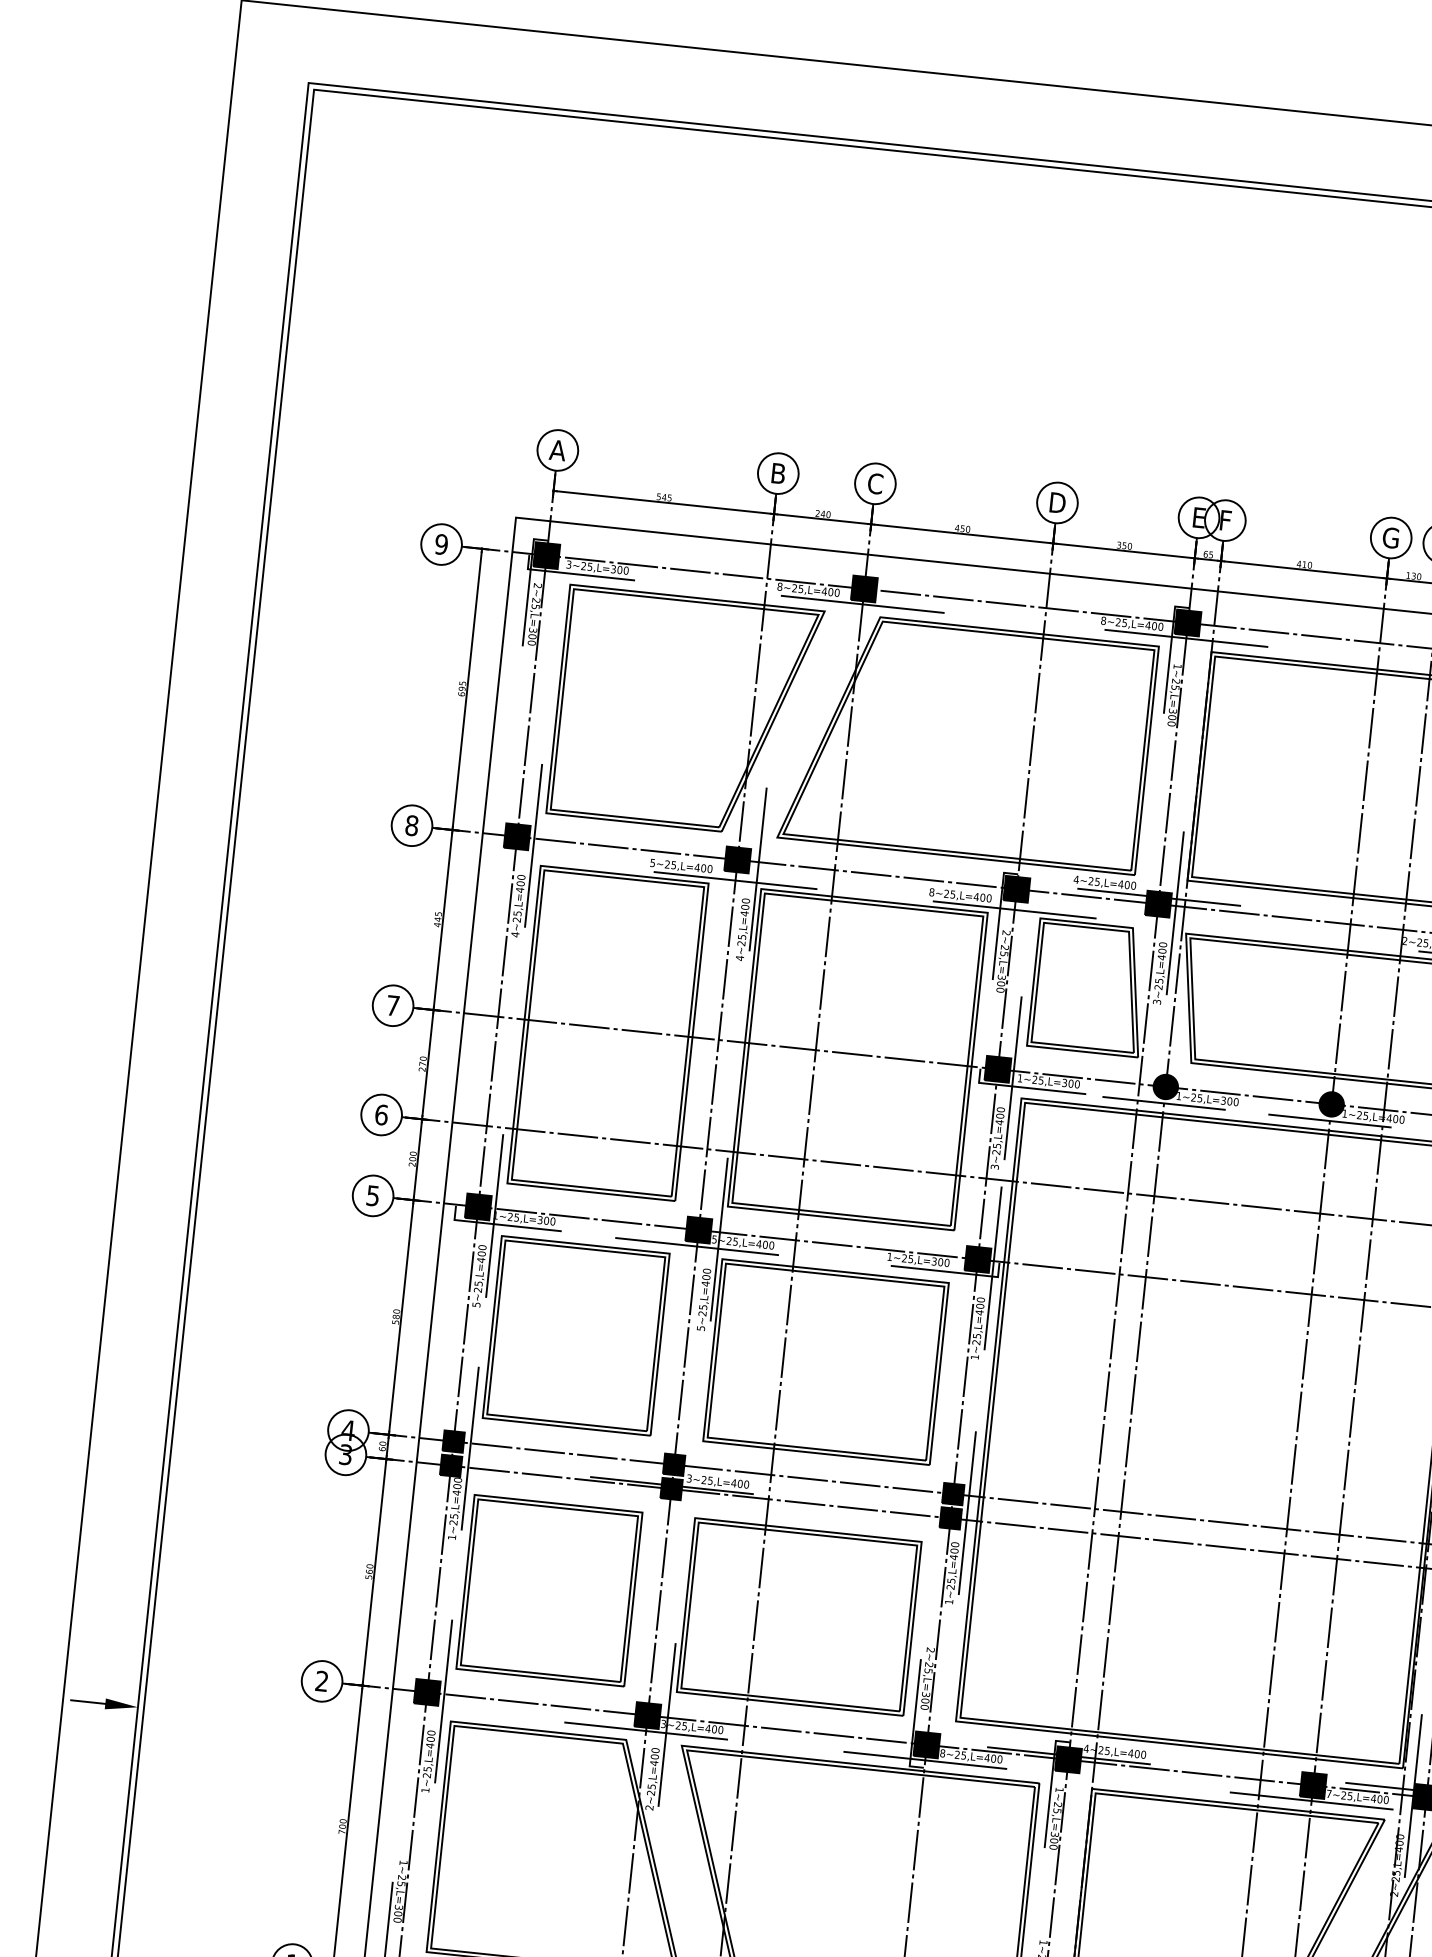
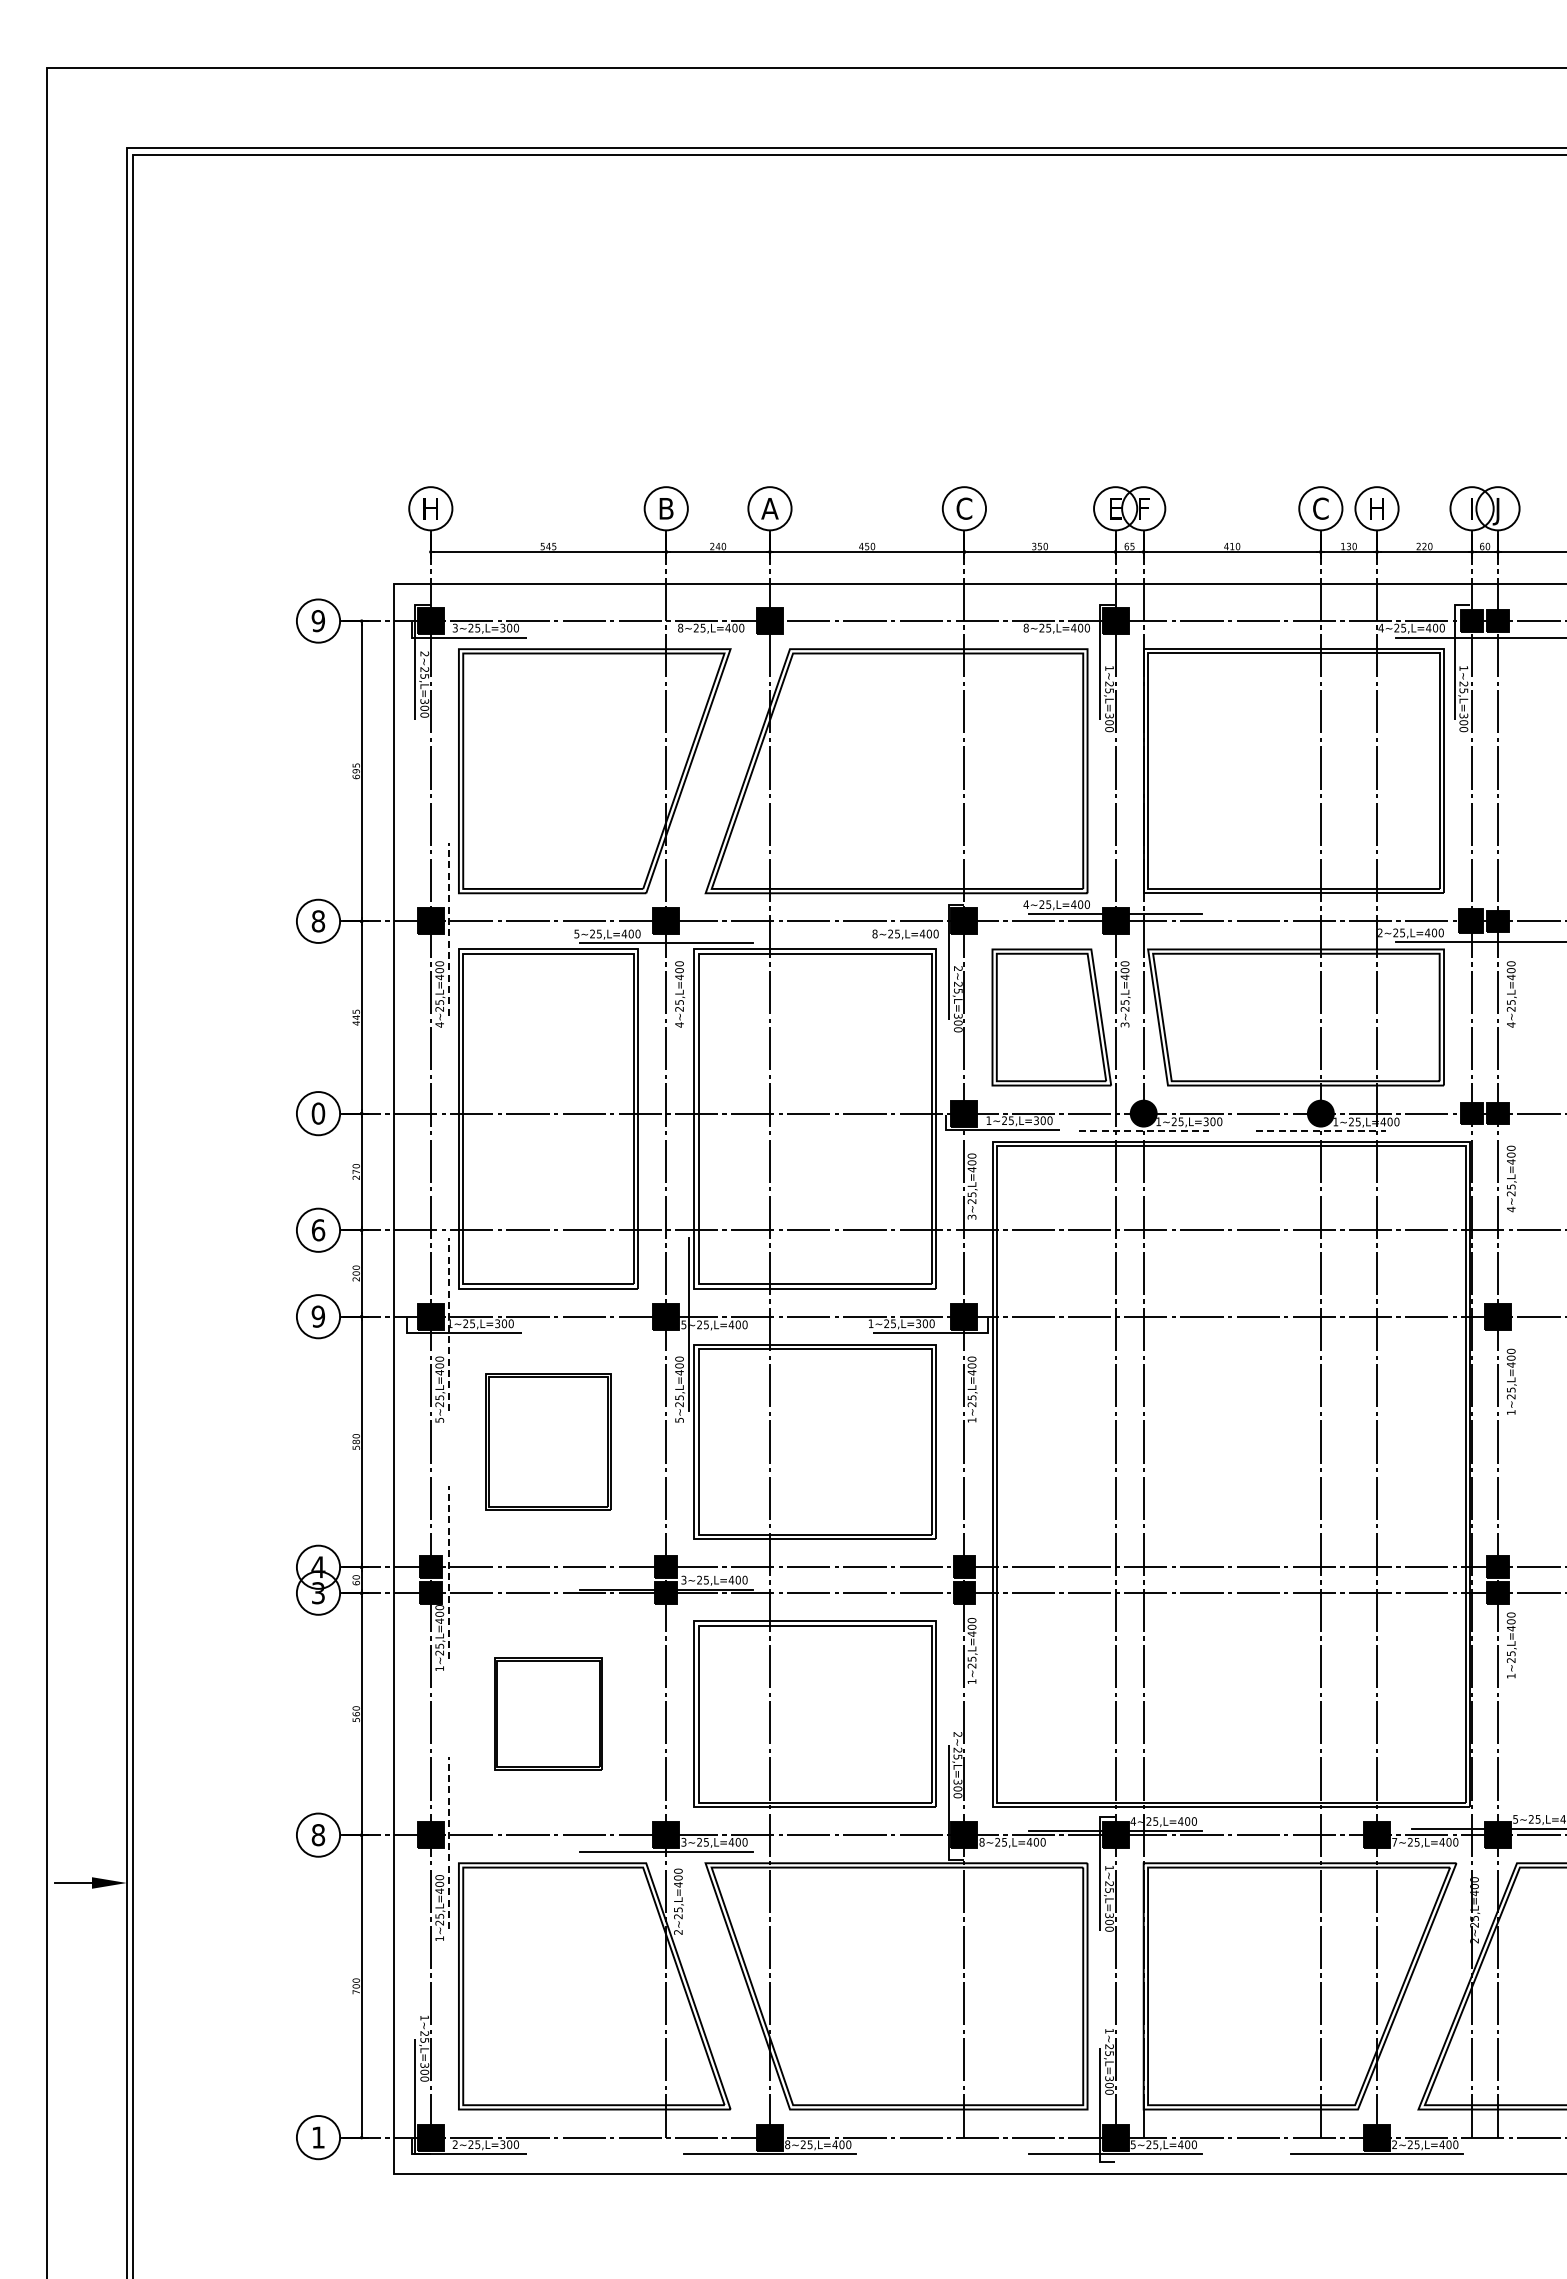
text: (557, 450) -> (430, 508), A -> H
text: (874, 483) -> (769, 508), C -> A
text: (1057, 502) -> (964, 508), D -> C
text: (1390, 537) -> (1320, 508), G -> C
line: (862, 604) -> (769, 637), removed
line: (1186, 638) -> (1115, 637), removed
line: (534, 845) -> (449, 928), solid -> dashed
line: (757, 868) -> (688, 928), removed
line: (1014, 910) -> (964, 943), removed
line: (1175, 912) -> (1134, 928), removed
text: (393, 1005) -> (318, 1113), 7 -> 0
line: (1013, 1077) -> (981, 1120), removed
line: (1163, 1103) -> (1143, 1131), solid -> dashed
line: (1329, 1121) -> (1320, 1131), solid -> dashed
text: (372, 1195) -> (317, 1316), 5 -> 9
line: (495, 1215) -> (449, 1323), solid -> dashed
line: (696, 1246) -> (665, 1334), removed
line: (993, 1268) -> (981, 1324), removed
part: (576, 1335) -> (548, 1441), size x0.7
line: (470, 1448) -> (449, 1572), solid -> dashed
line: (967, 1512) -> (981, 1585), removed
part: (549, 1590) -> (548, 1713), size x0.6
text: (322, 1681) -> (318, 1835), 2 -> 8
line: (444, 1701) -> (449, 1842), solid -> dashed
line: (666, 1724) -> (687, 1842), removed
line: (925, 1760) -> (964, 1851), removed
line: (1413, 1795) -> (1483, 1834), removed
line: (1311, 1800) -> (1376, 1851), removed

